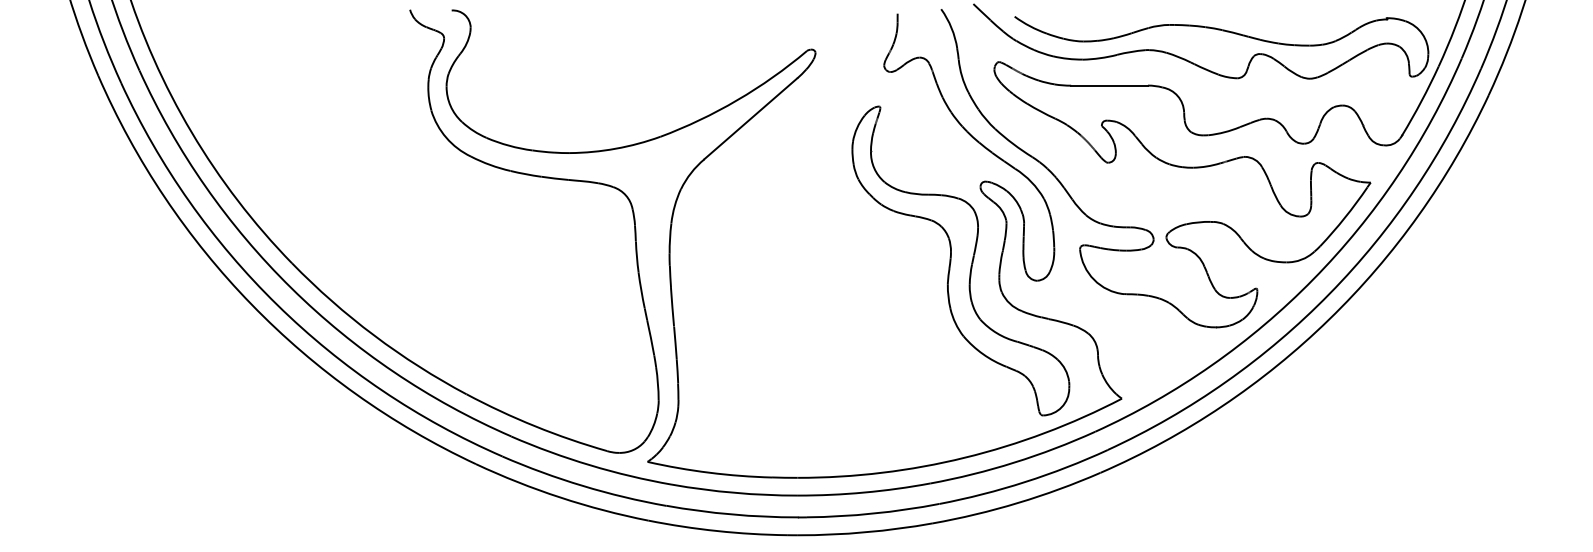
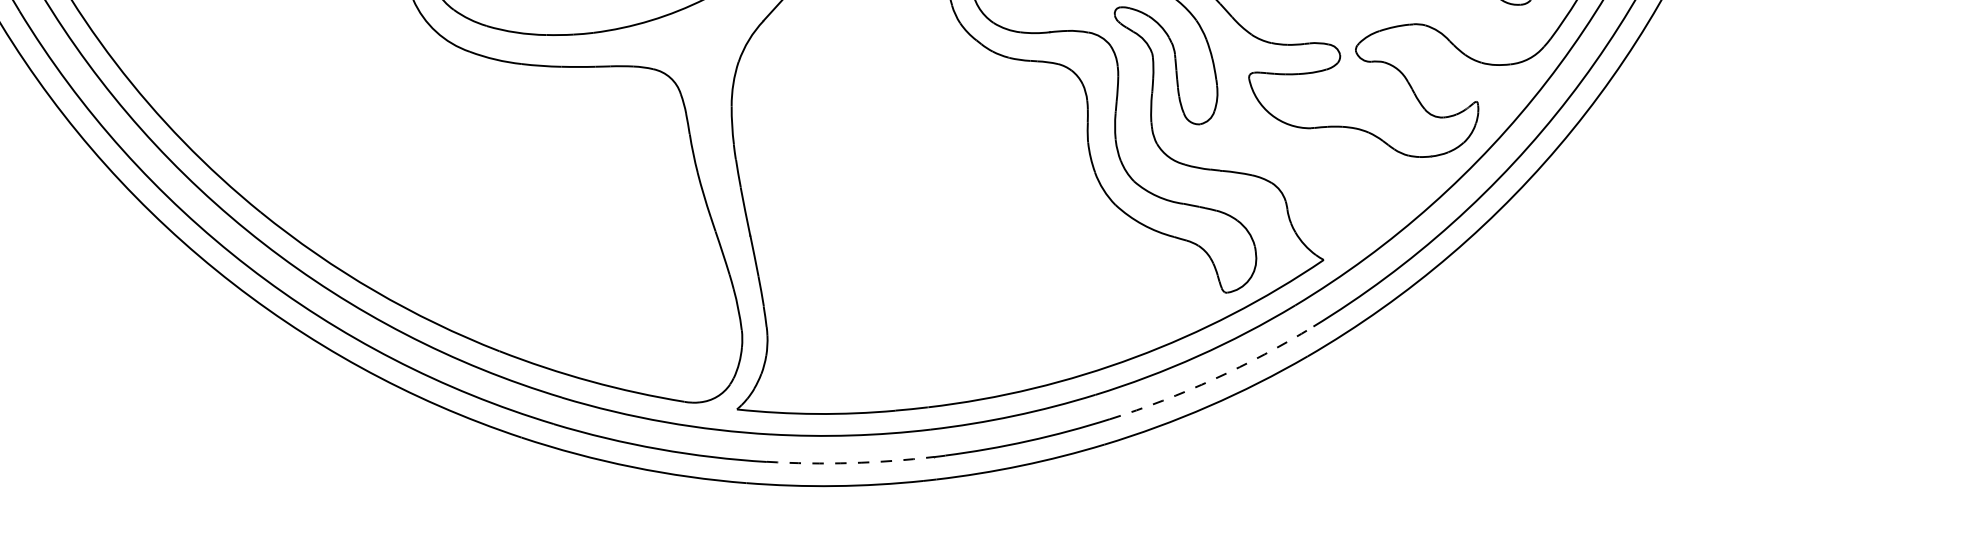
arc: (1025, 482) -> (1214, 379), solid -> dashed
arc: (731, 514) -> (850, 463), solid -> dashed

